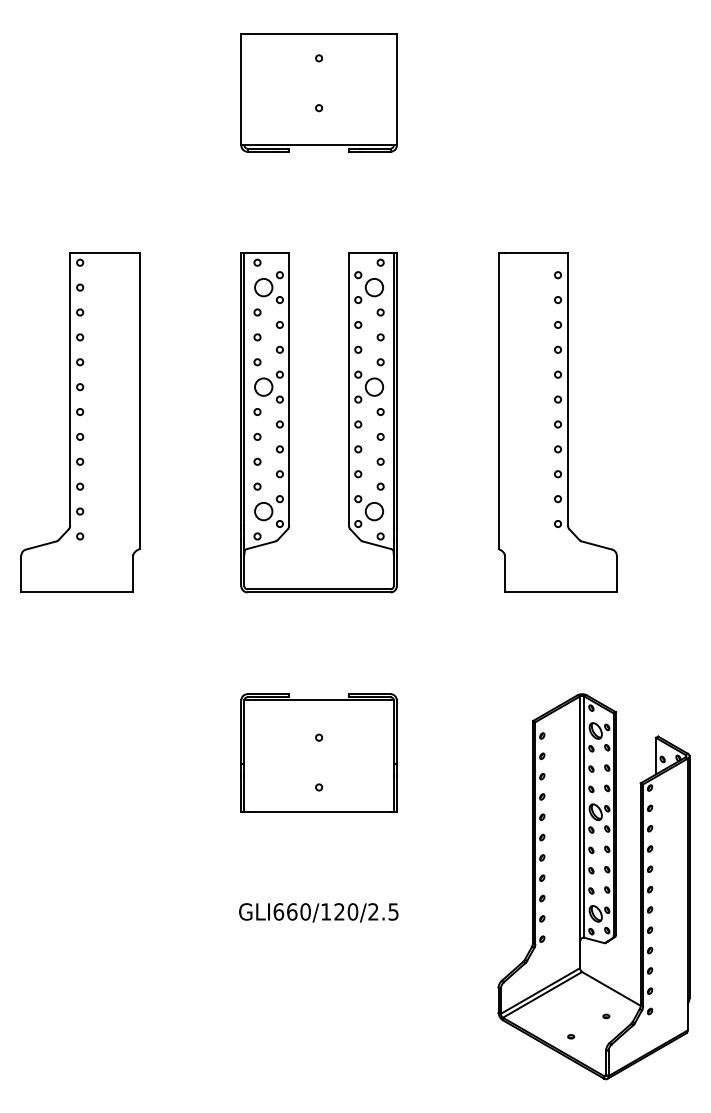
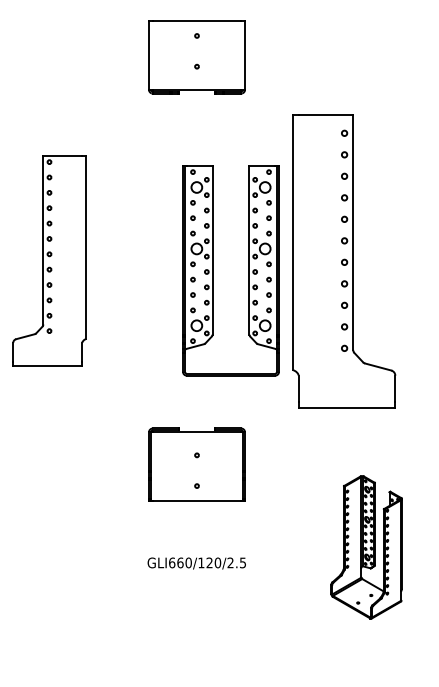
part: (290, 422) -> (213, 270), moved
part: (557, 422) -> (344, 260), size x1.4
part: (593, 886) -> (366, 547), size x0.6

